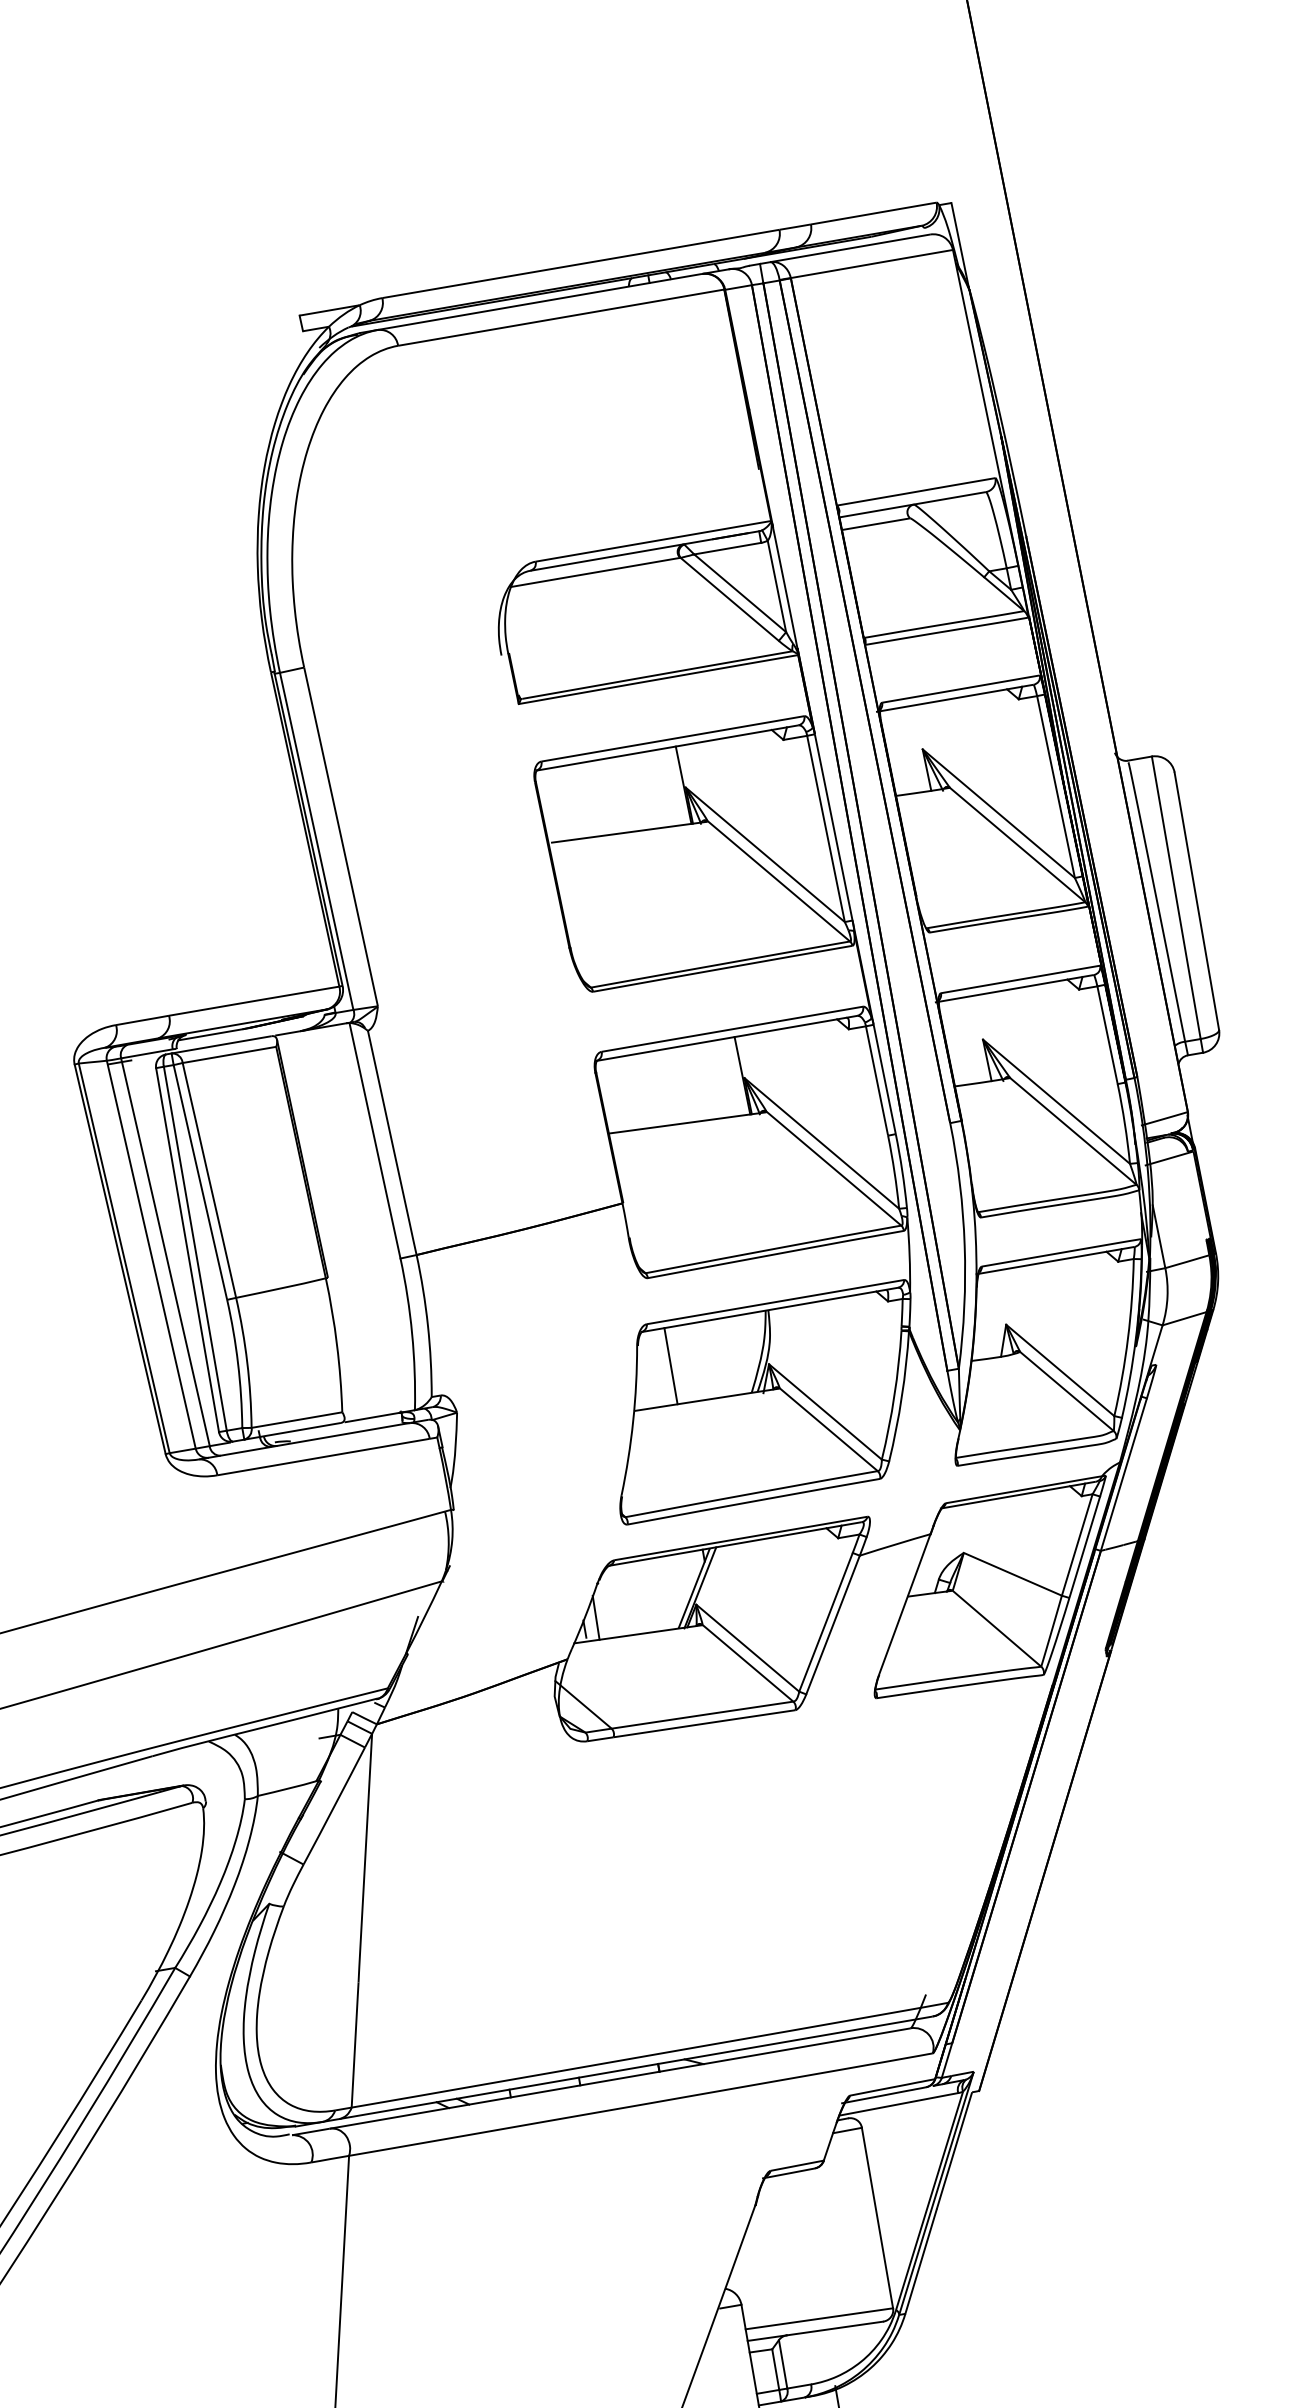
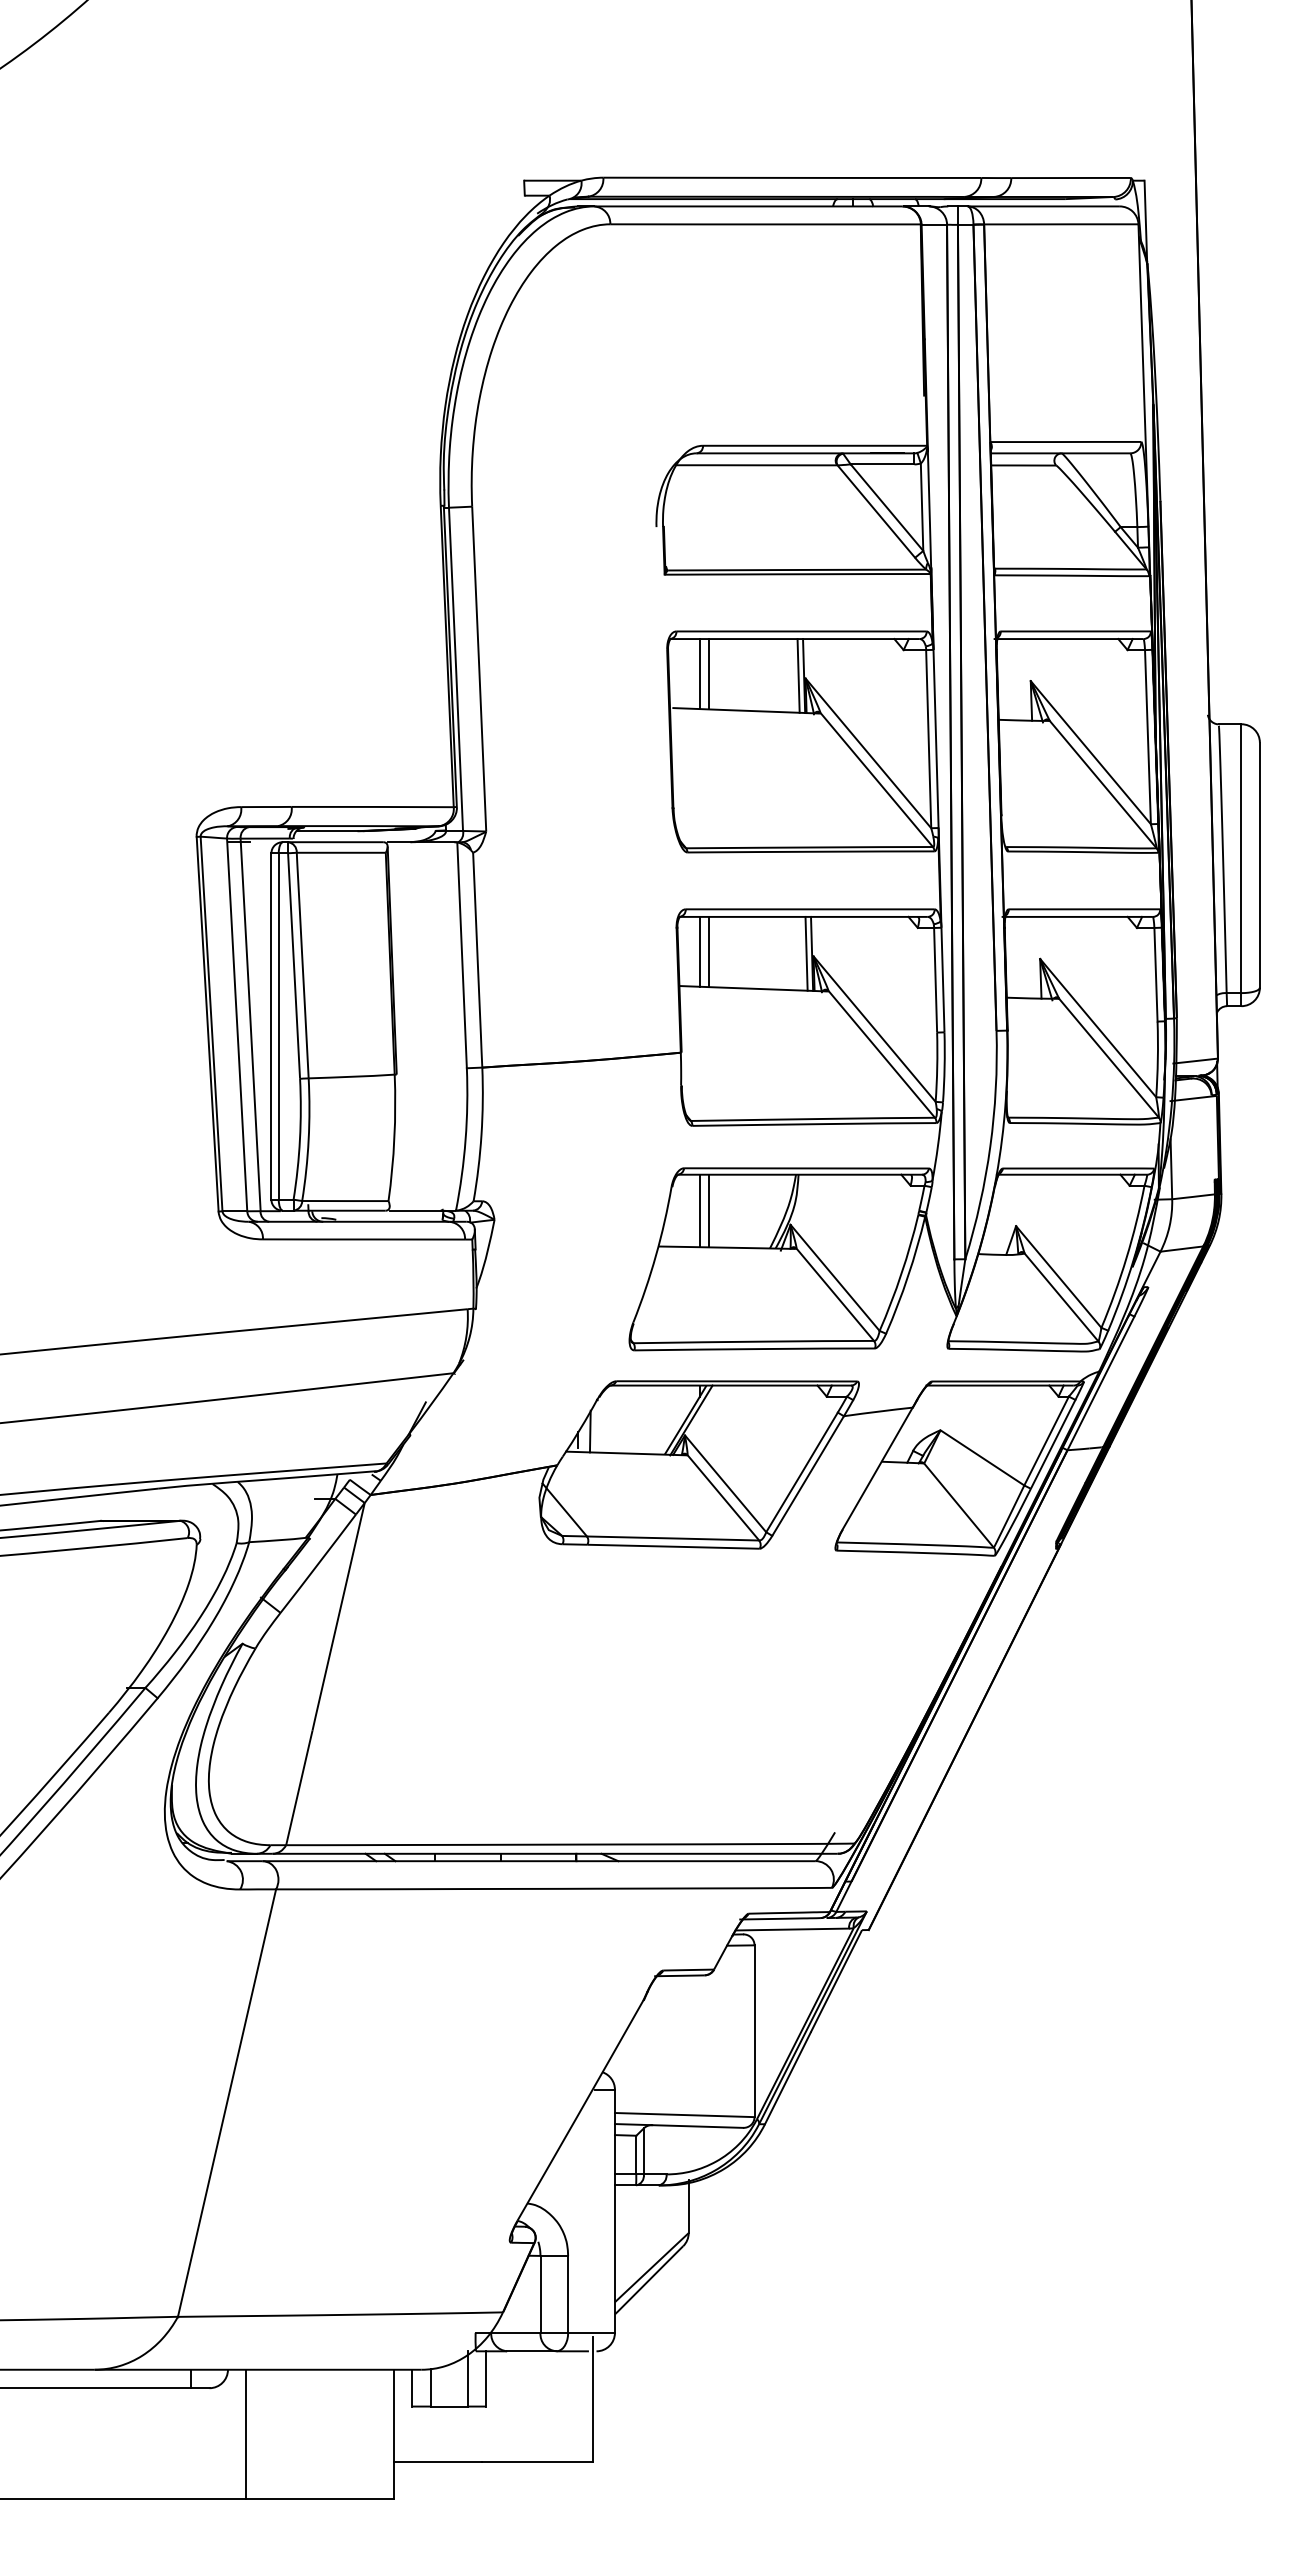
line: (677, 785) -> (798, 675), added
line: (582, 800) -> (708, 674), added
line: (573, 802) -> (699, 674), added
line: (736, 1076) -> (806, 953), added
line: (633, 1092) -> (708, 951), added
line: (623, 1093) -> (699, 951), added
line: (680, 1364) -> (708, 1210), added

